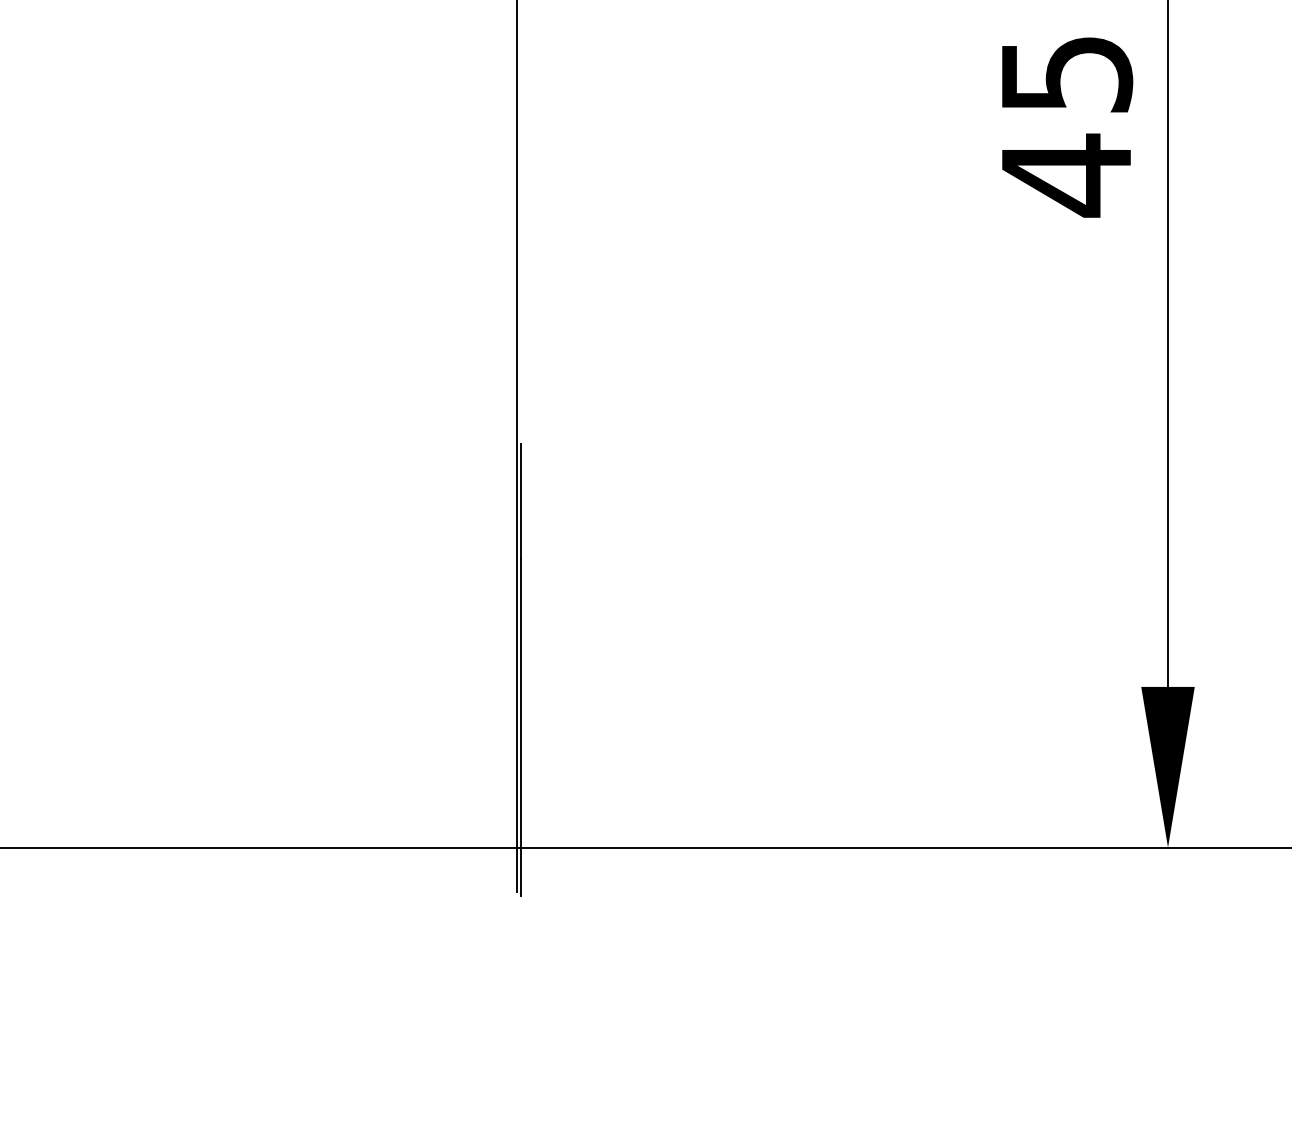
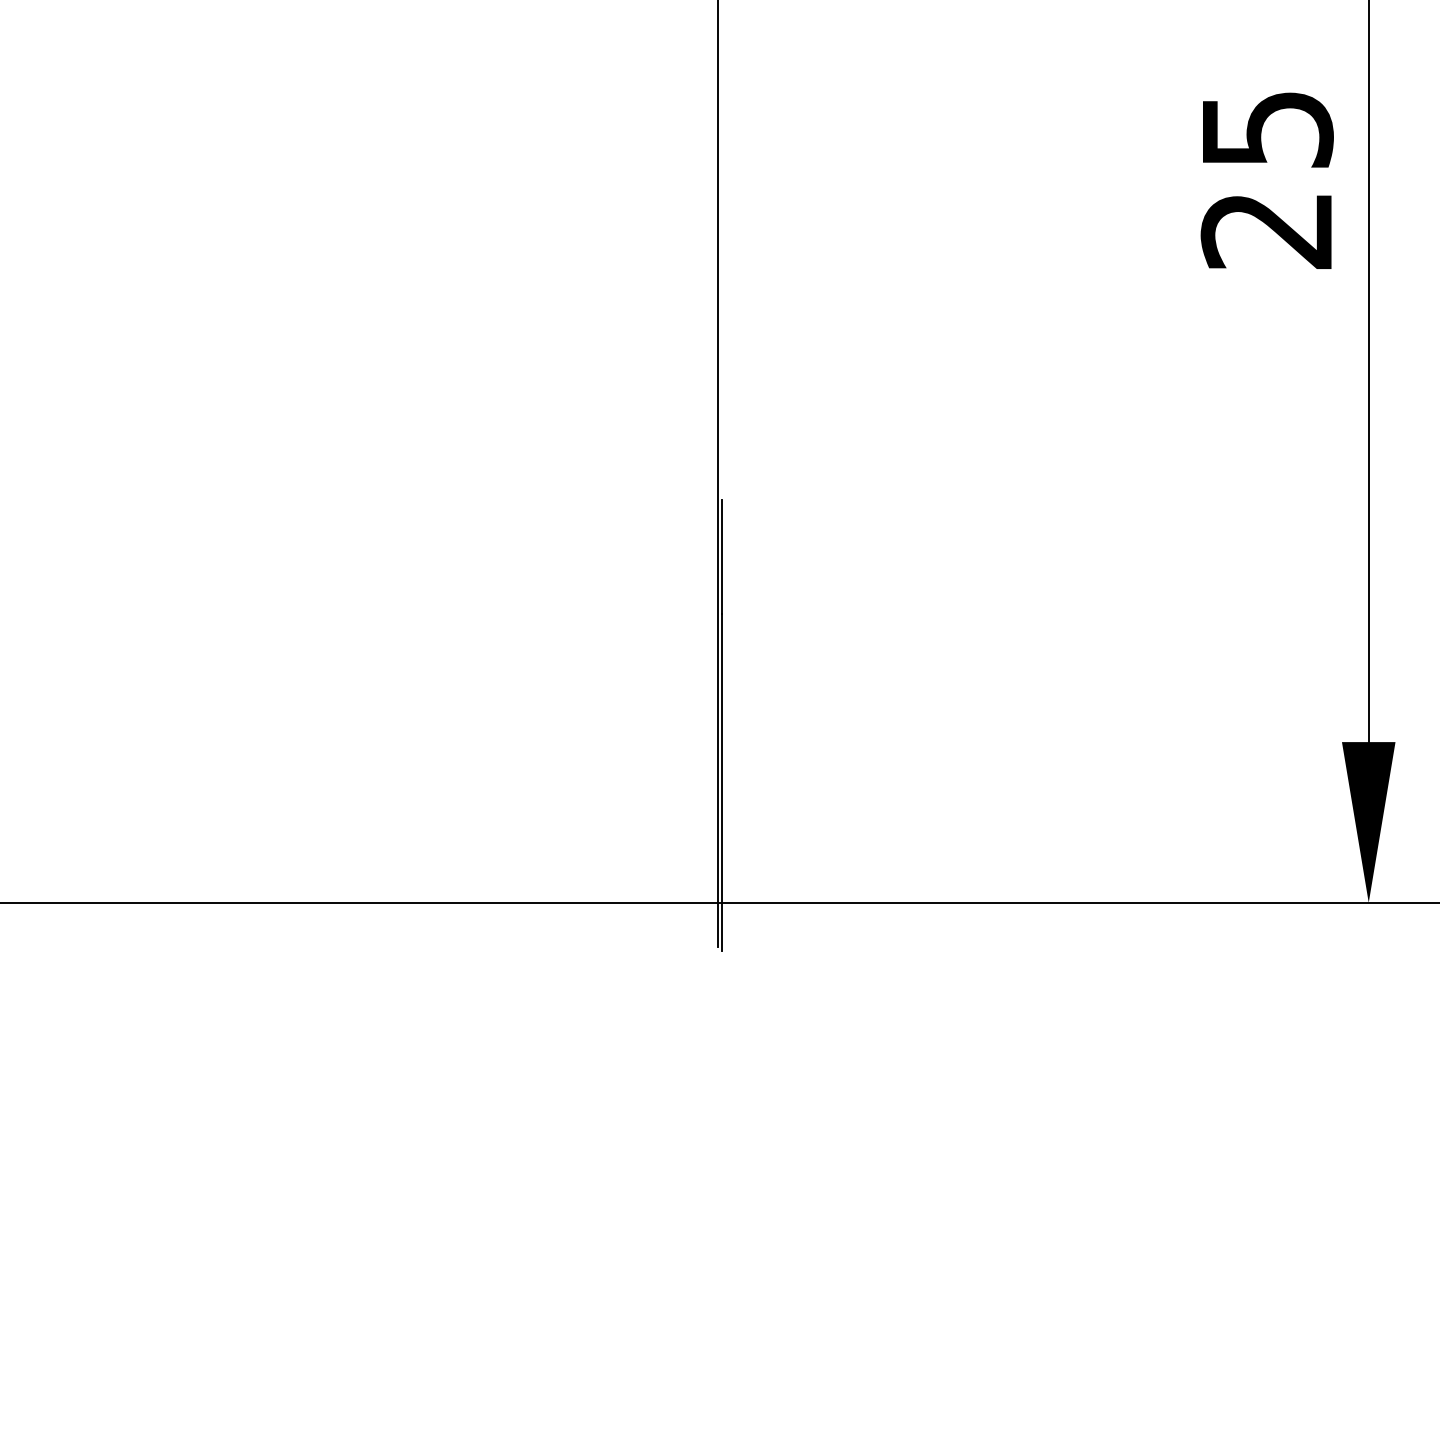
text: (1064, 175) -> (1265, 230), 45 -> 25

